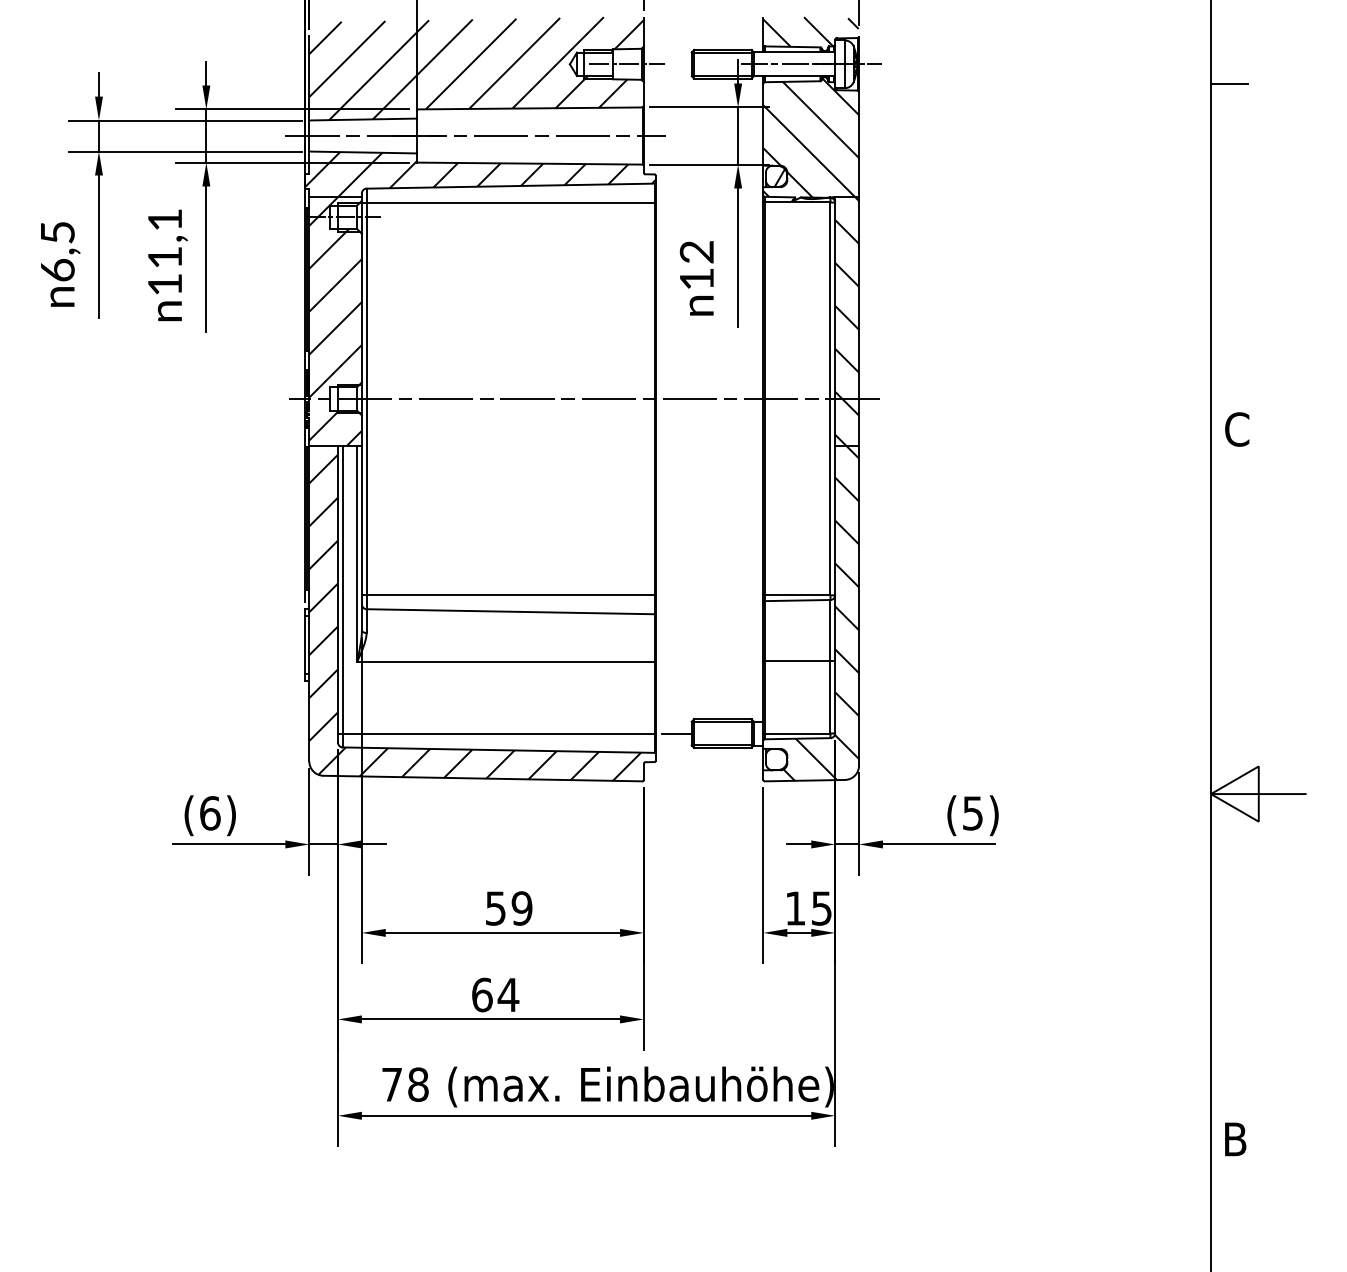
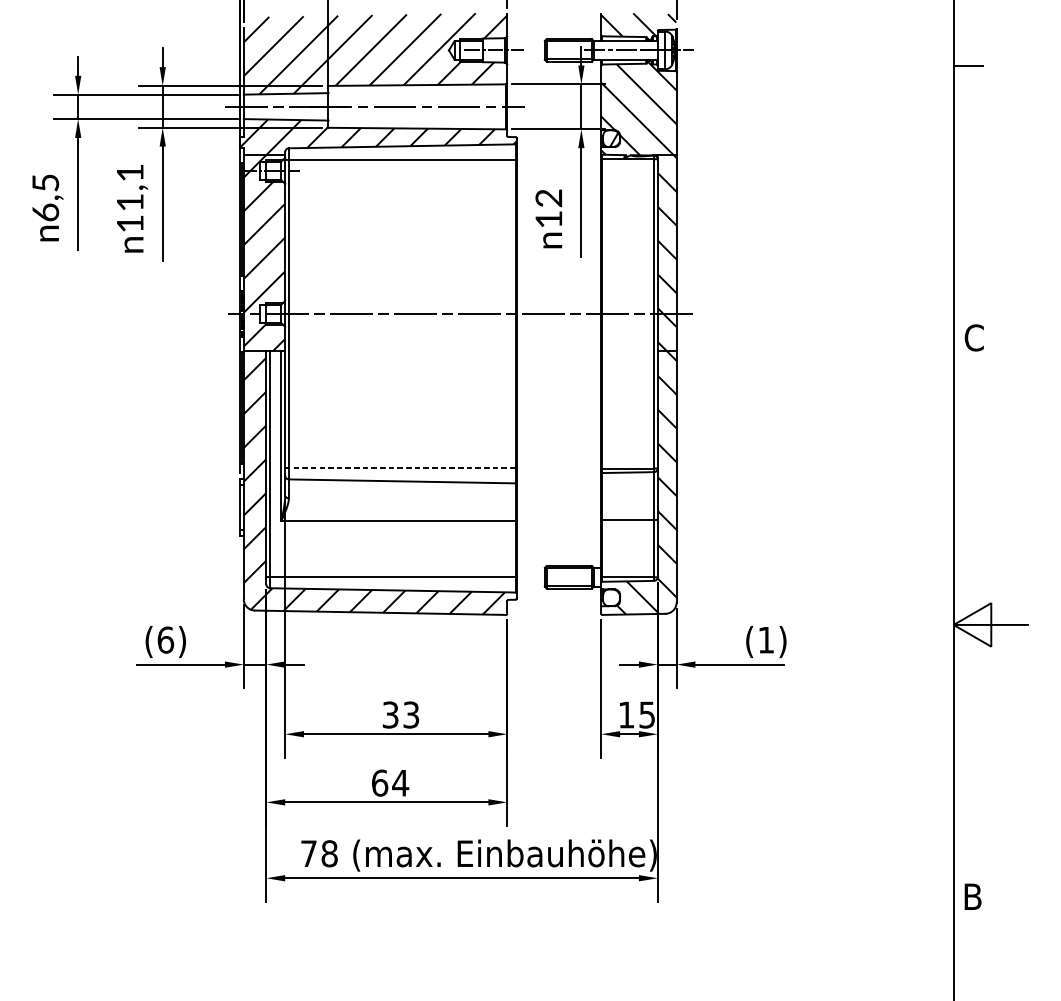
line: (510, 594) -> (402, 467), solid -> dashed
line: (676, 733) -> (532, 577), removed
text: (972, 813) -> (765, 640), (5) -> (1)
text: (509, 908) -> (401, 715), 59 -> 33

